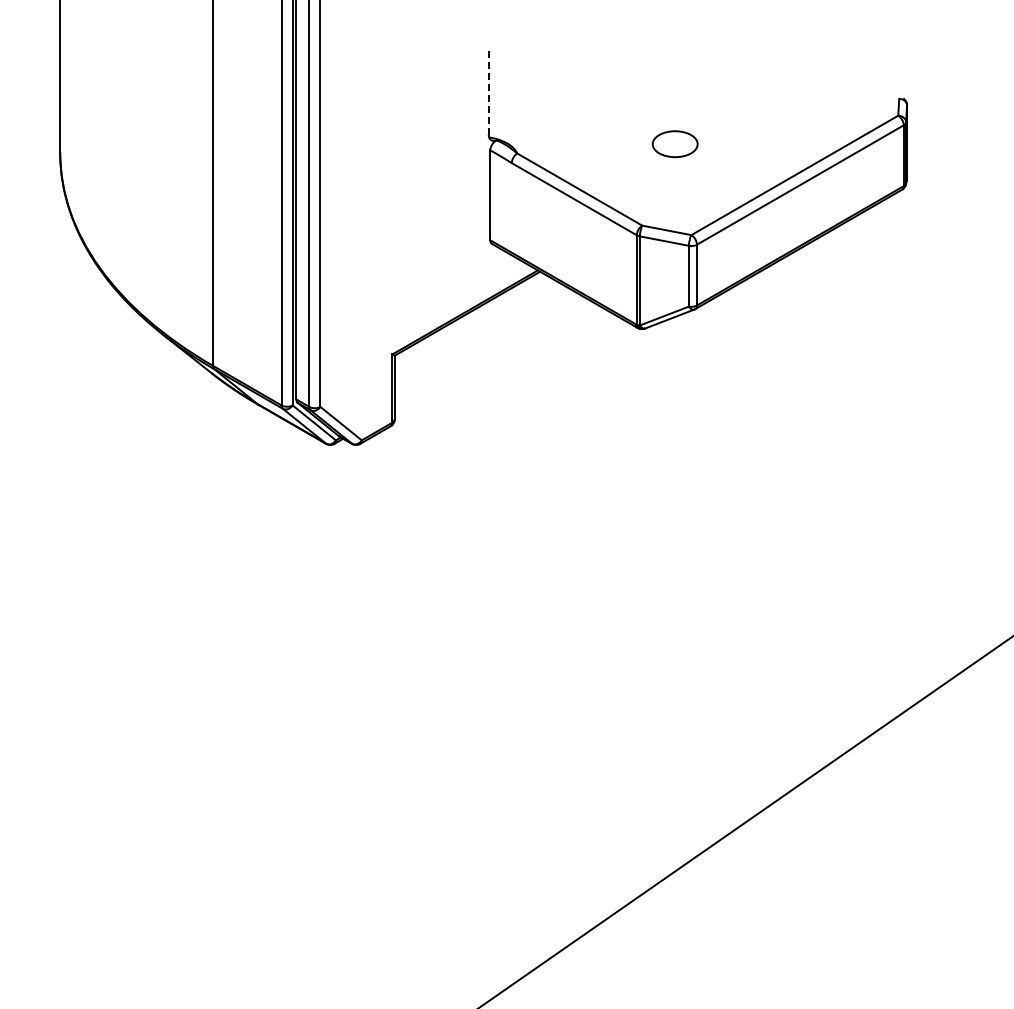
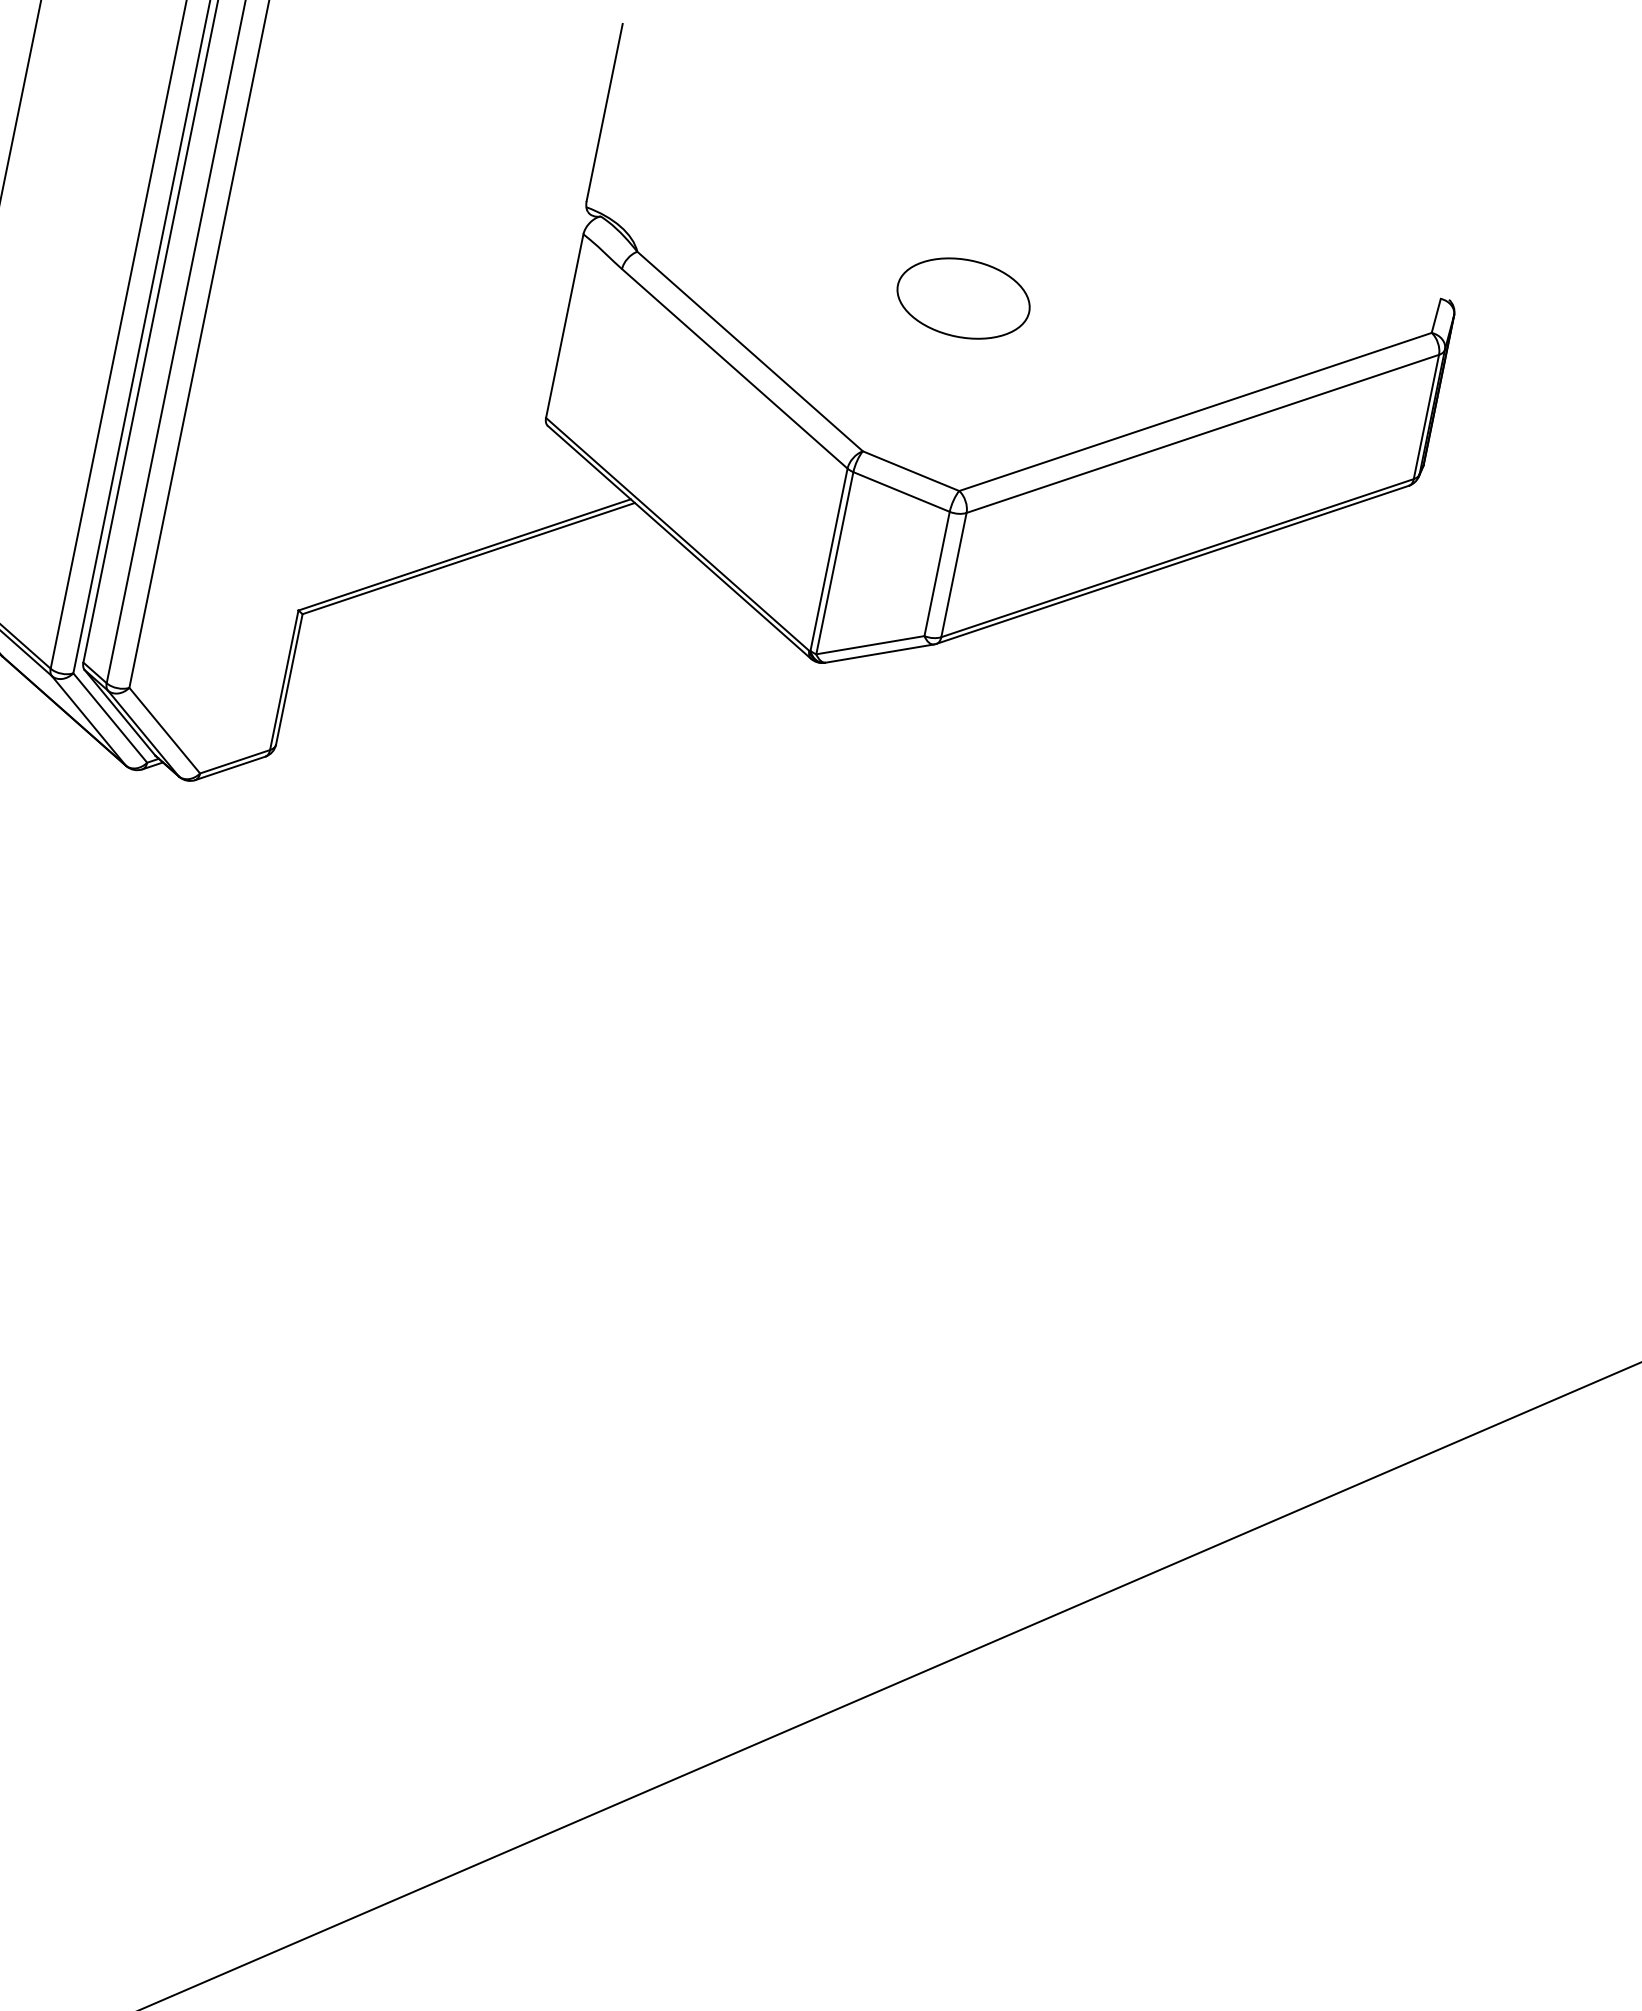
line: (488, 90) -> (604, 110), dashed -> solid
part: (675, 143) -> (964, 297), size x1.43

